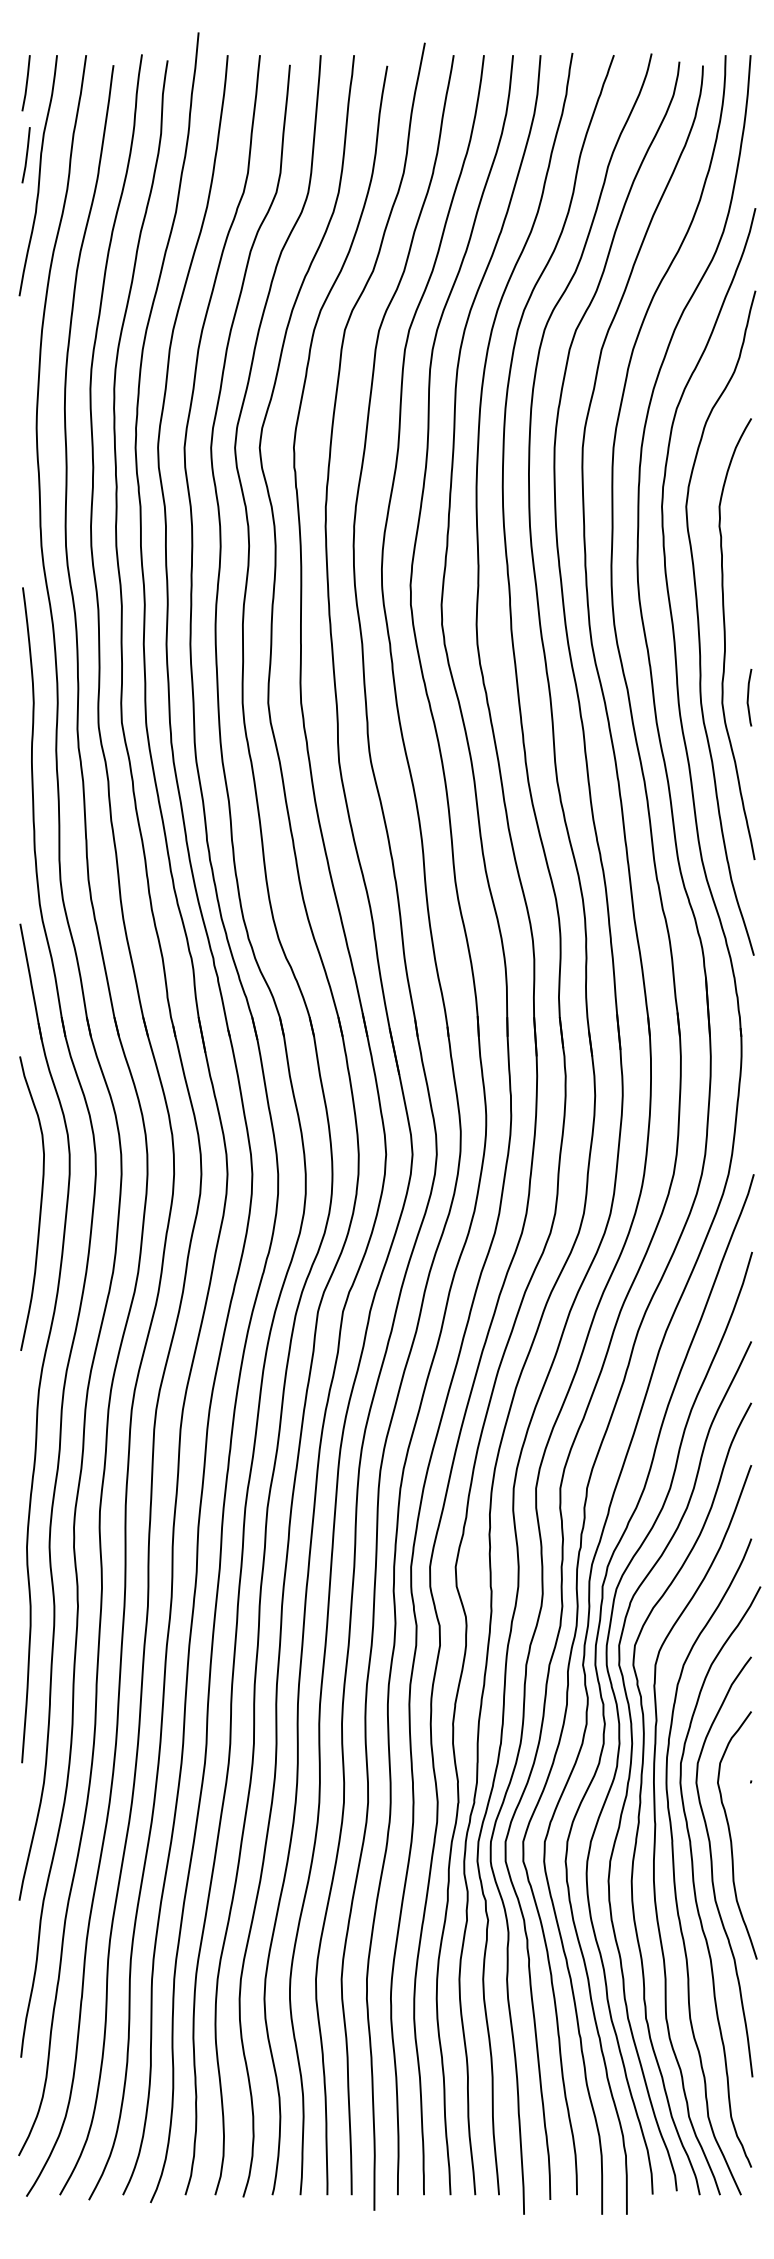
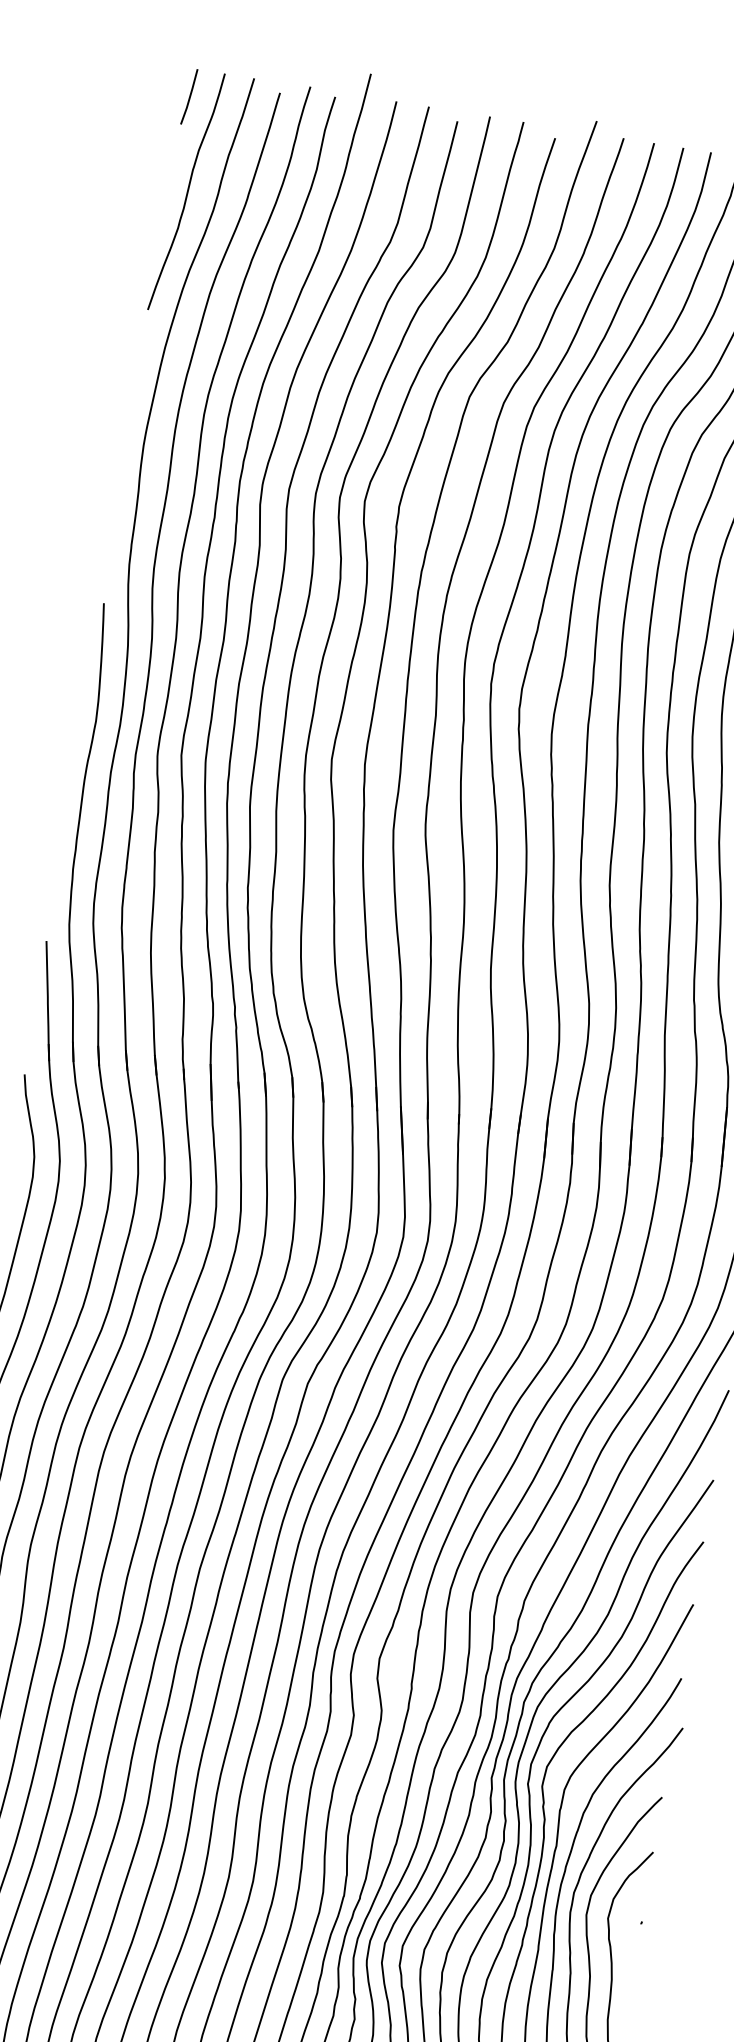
line: (26, 155) -> (177, 169), removed

